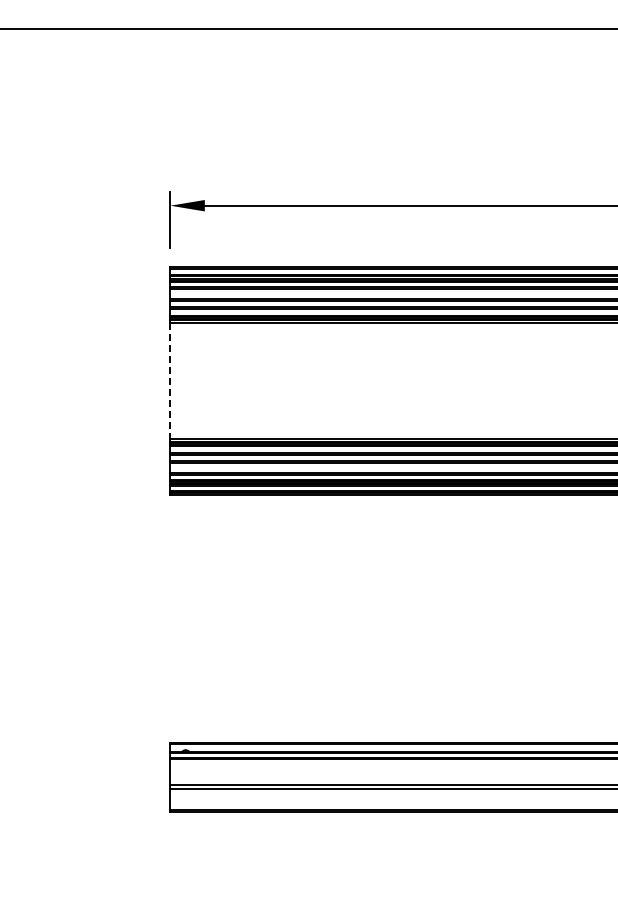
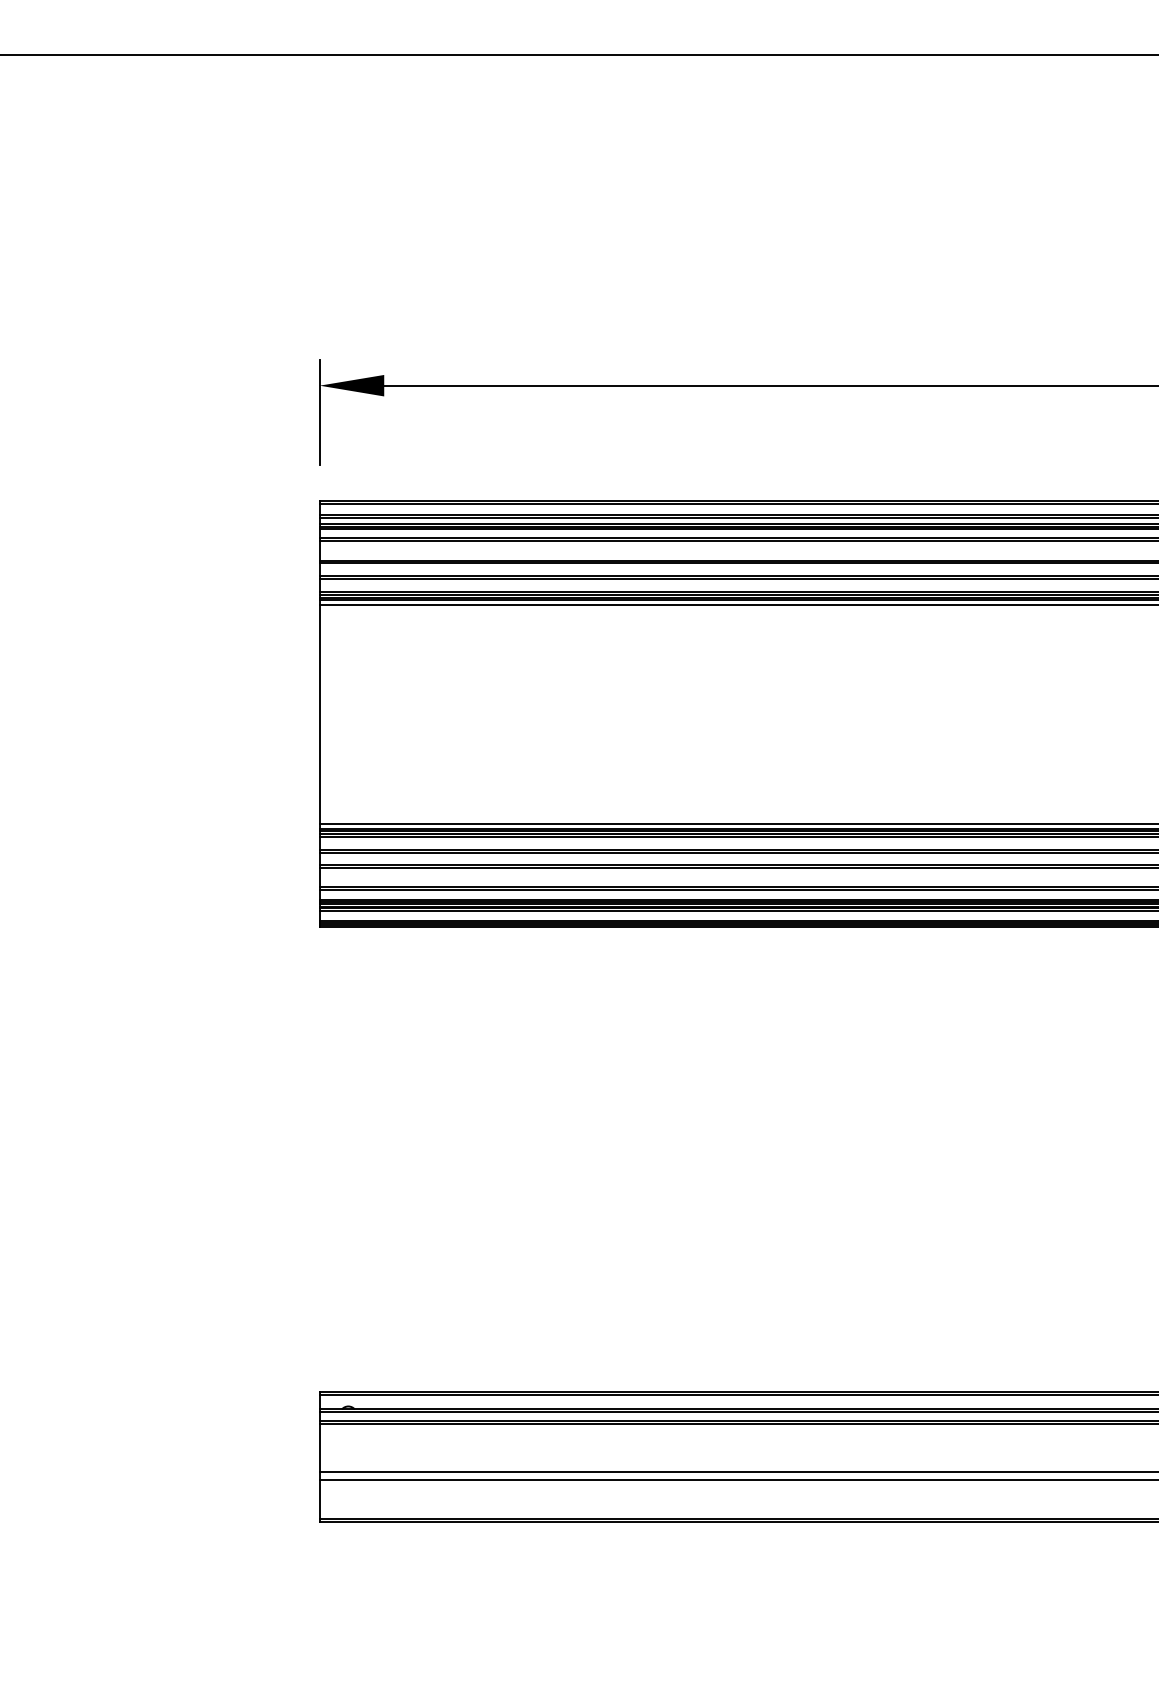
line: (170, 381) -> (319, 715), dashed -> solid

